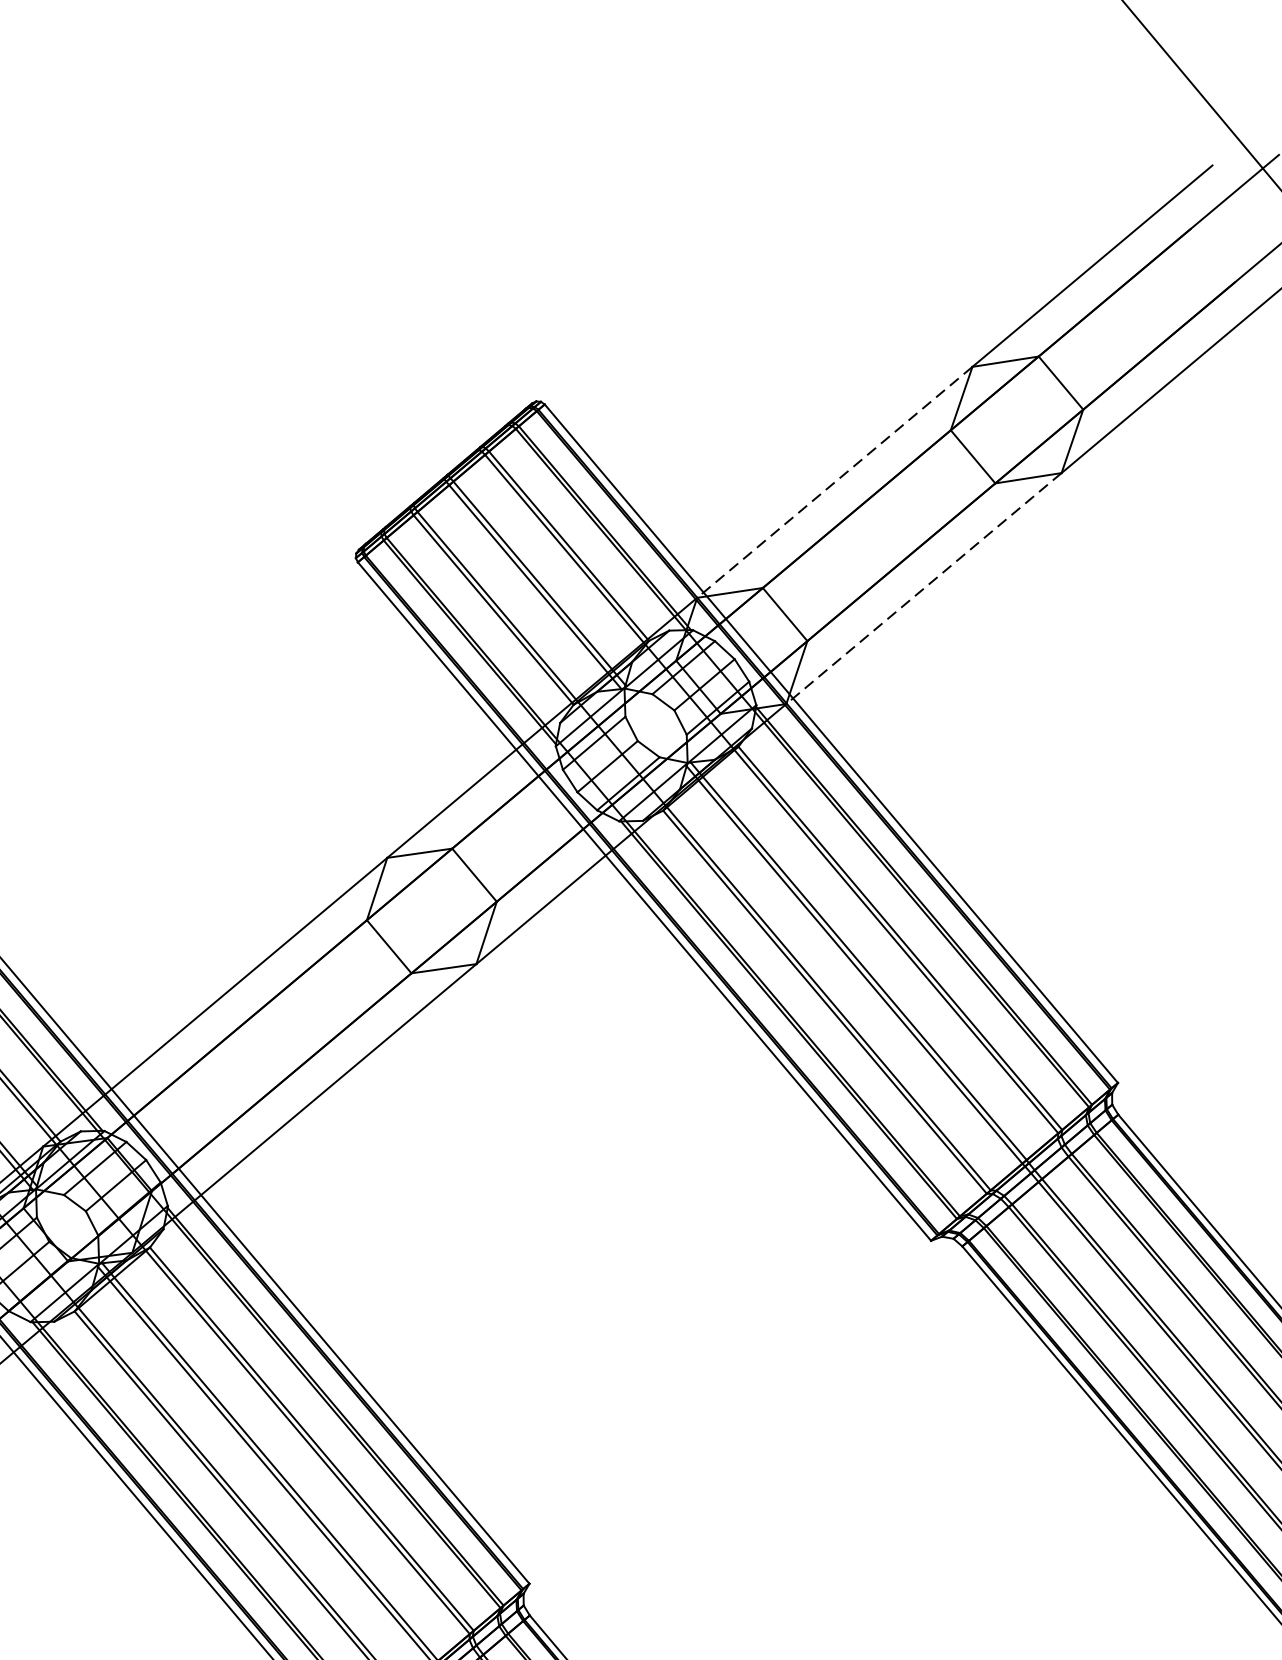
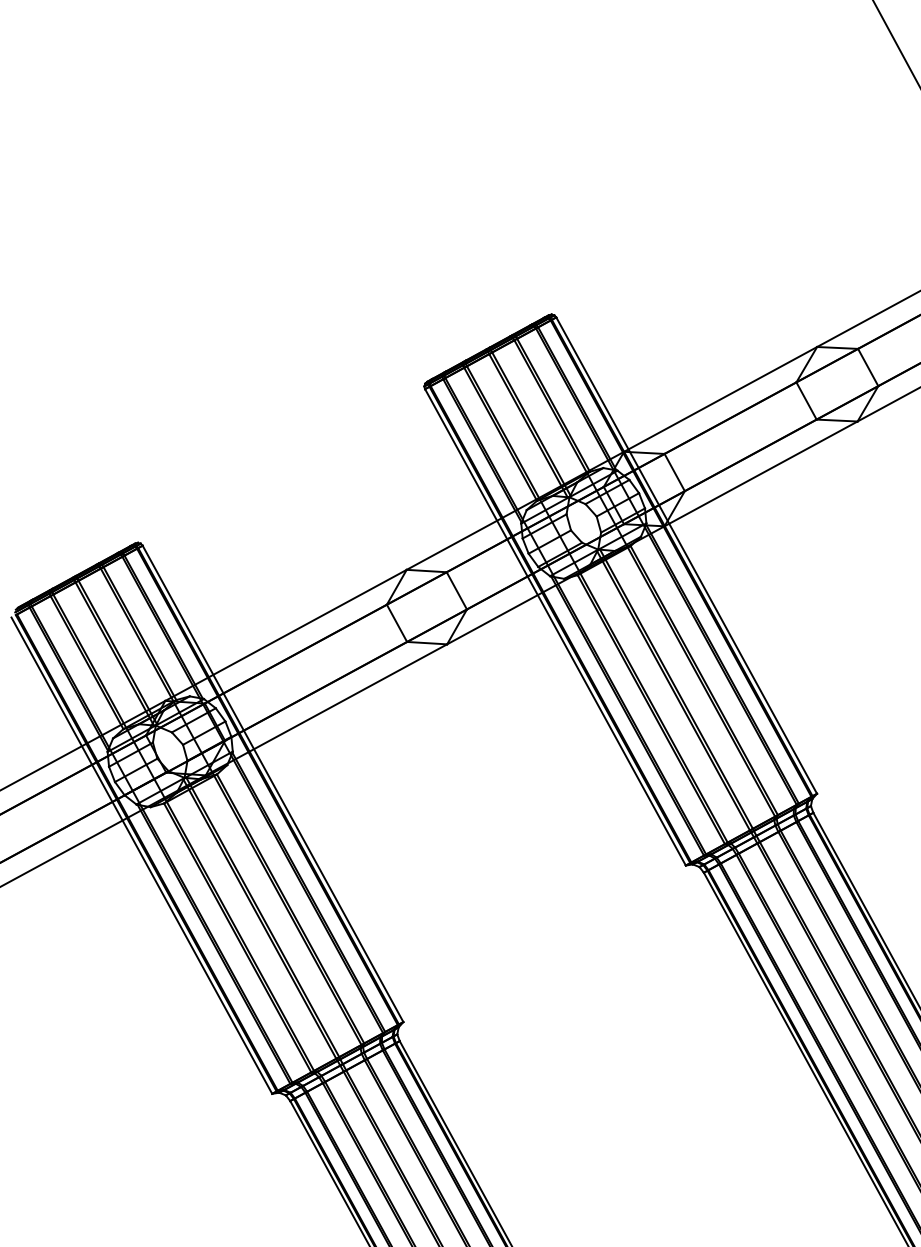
line: (834, 482) -> (720, 399), dashed -> solid
line: (924, 587) -> (761, 473), dashed -> solid

